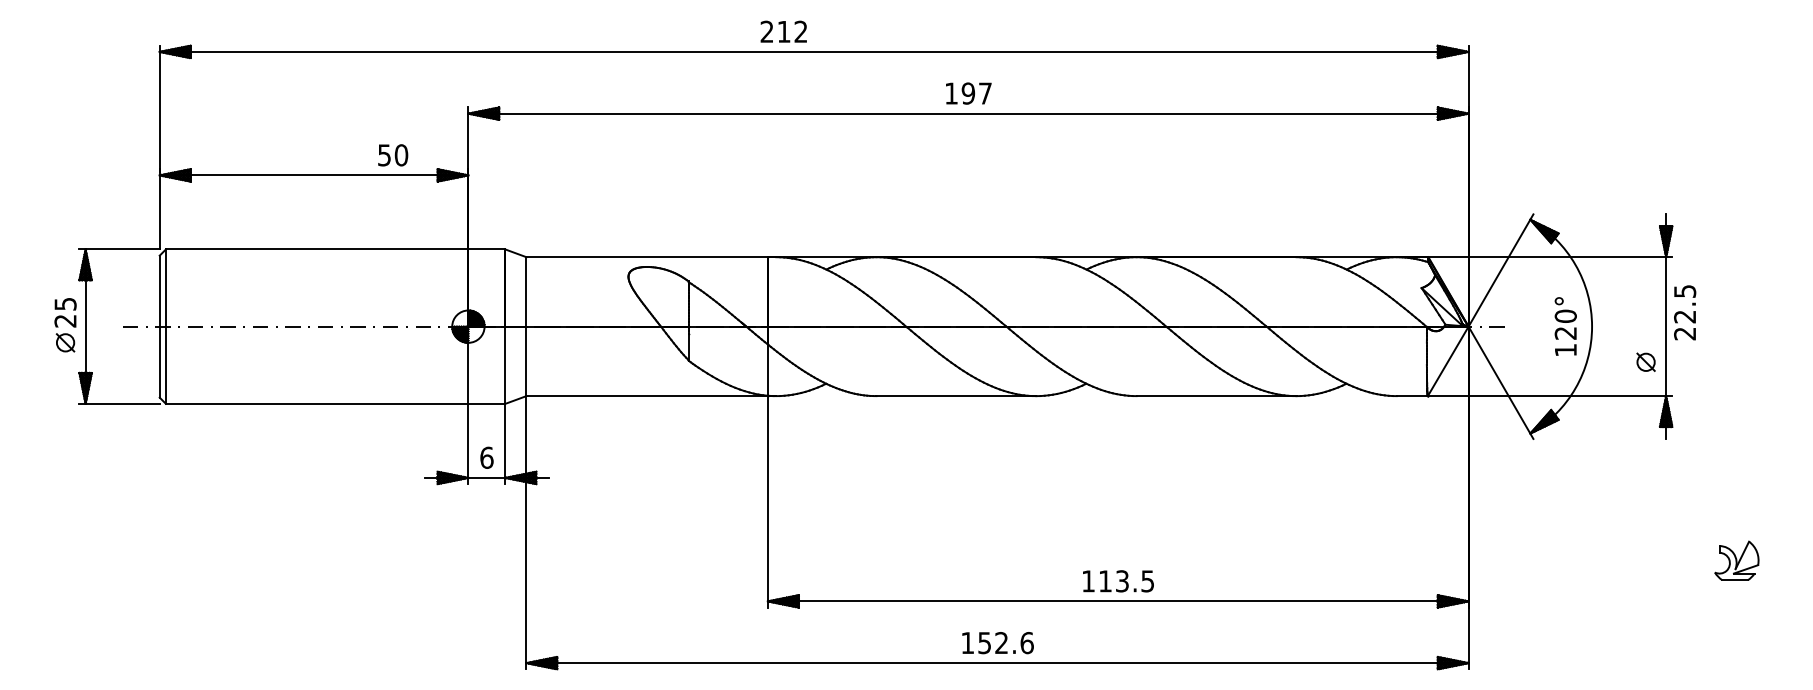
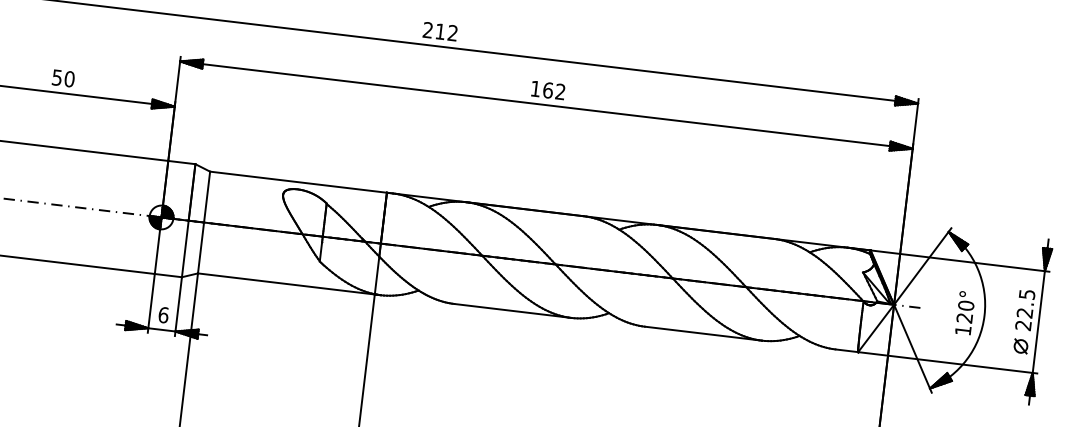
text: (783, 31) -> (440, 31), moved
text: (976, 93) -> (554, 91), 197 -> 162
text: (393, 155) -> (63, 78), moved
text: (1685, 312) -> (1025, 309), moved

